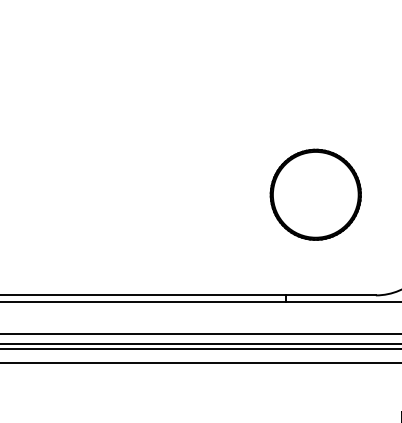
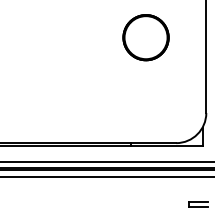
part: (314, 194) -> (145, 37), moved

